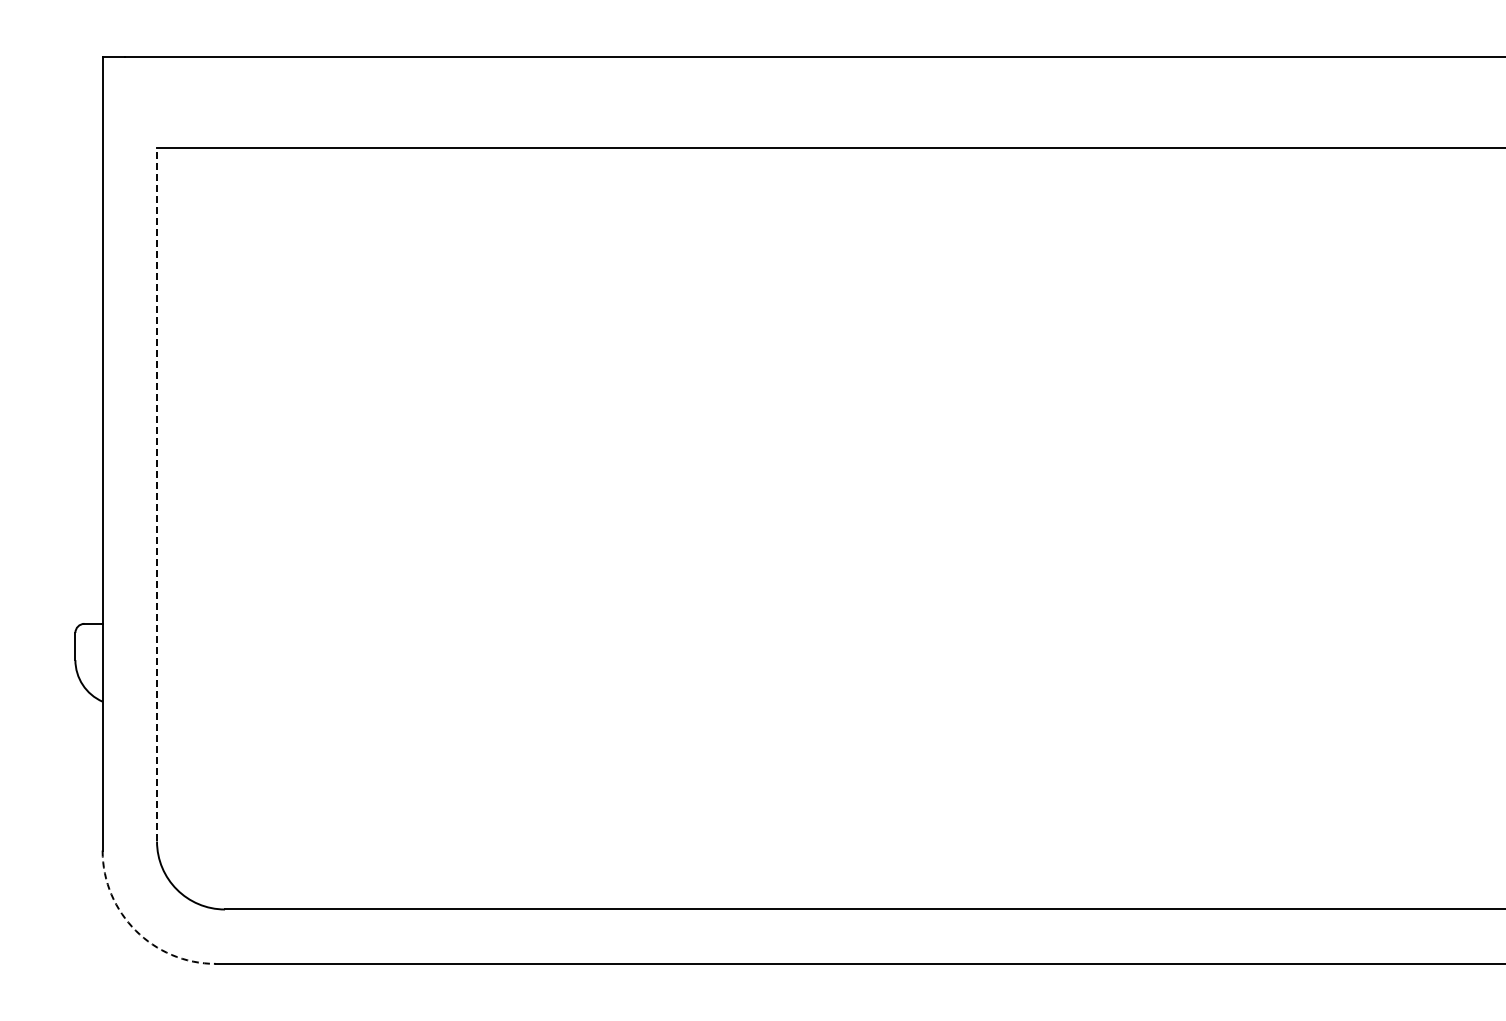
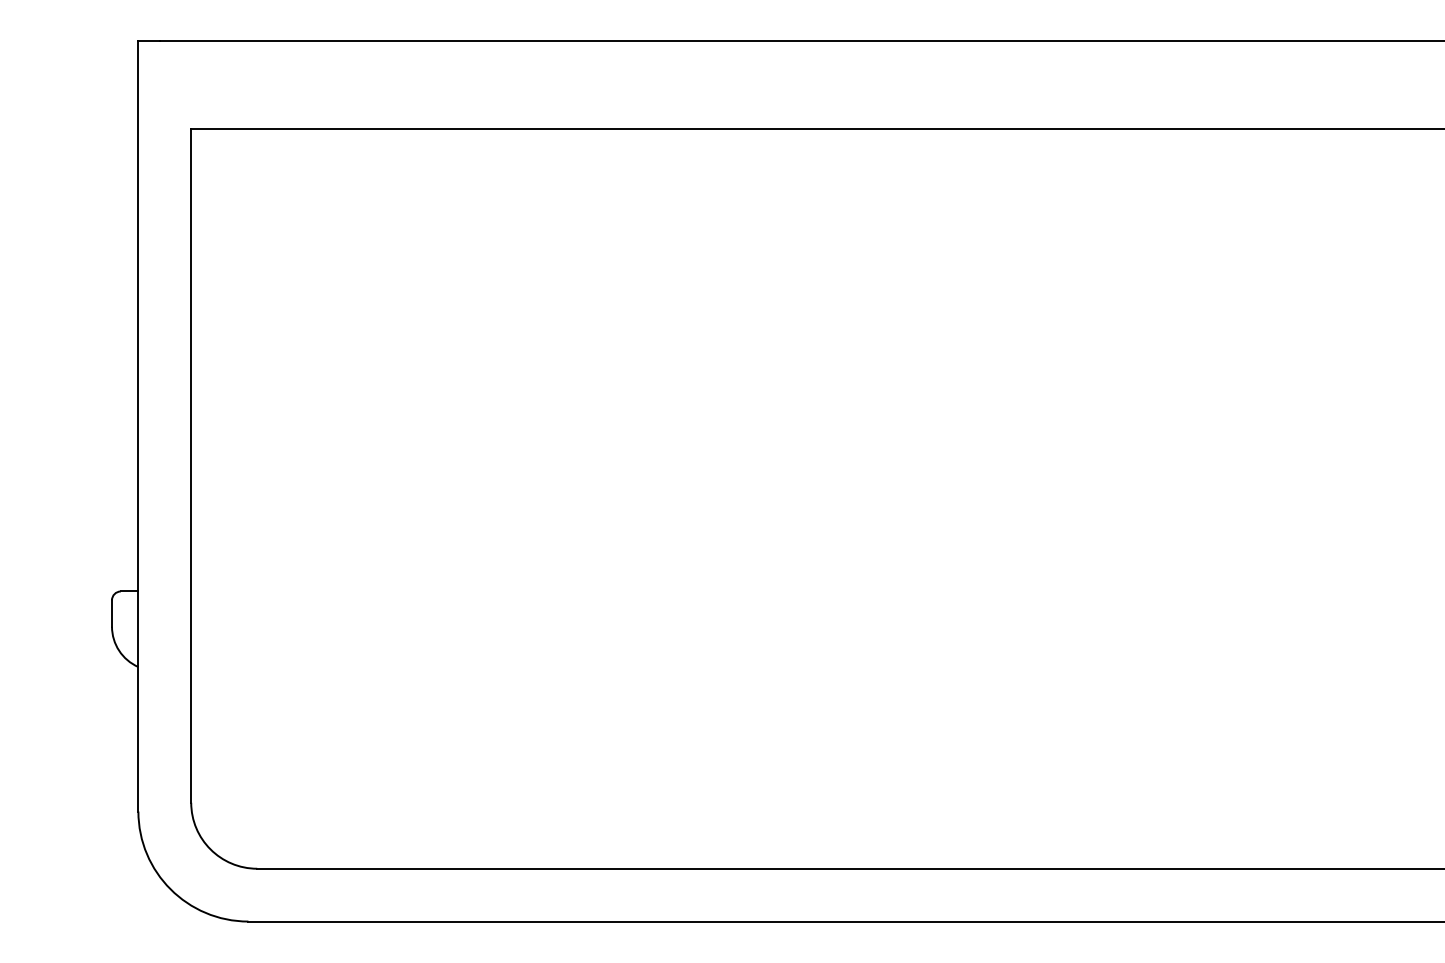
line: (157, 494) -> (191, 465), dashed -> solid
arc: (135, 930) -> (170, 889), dashed -> solid

